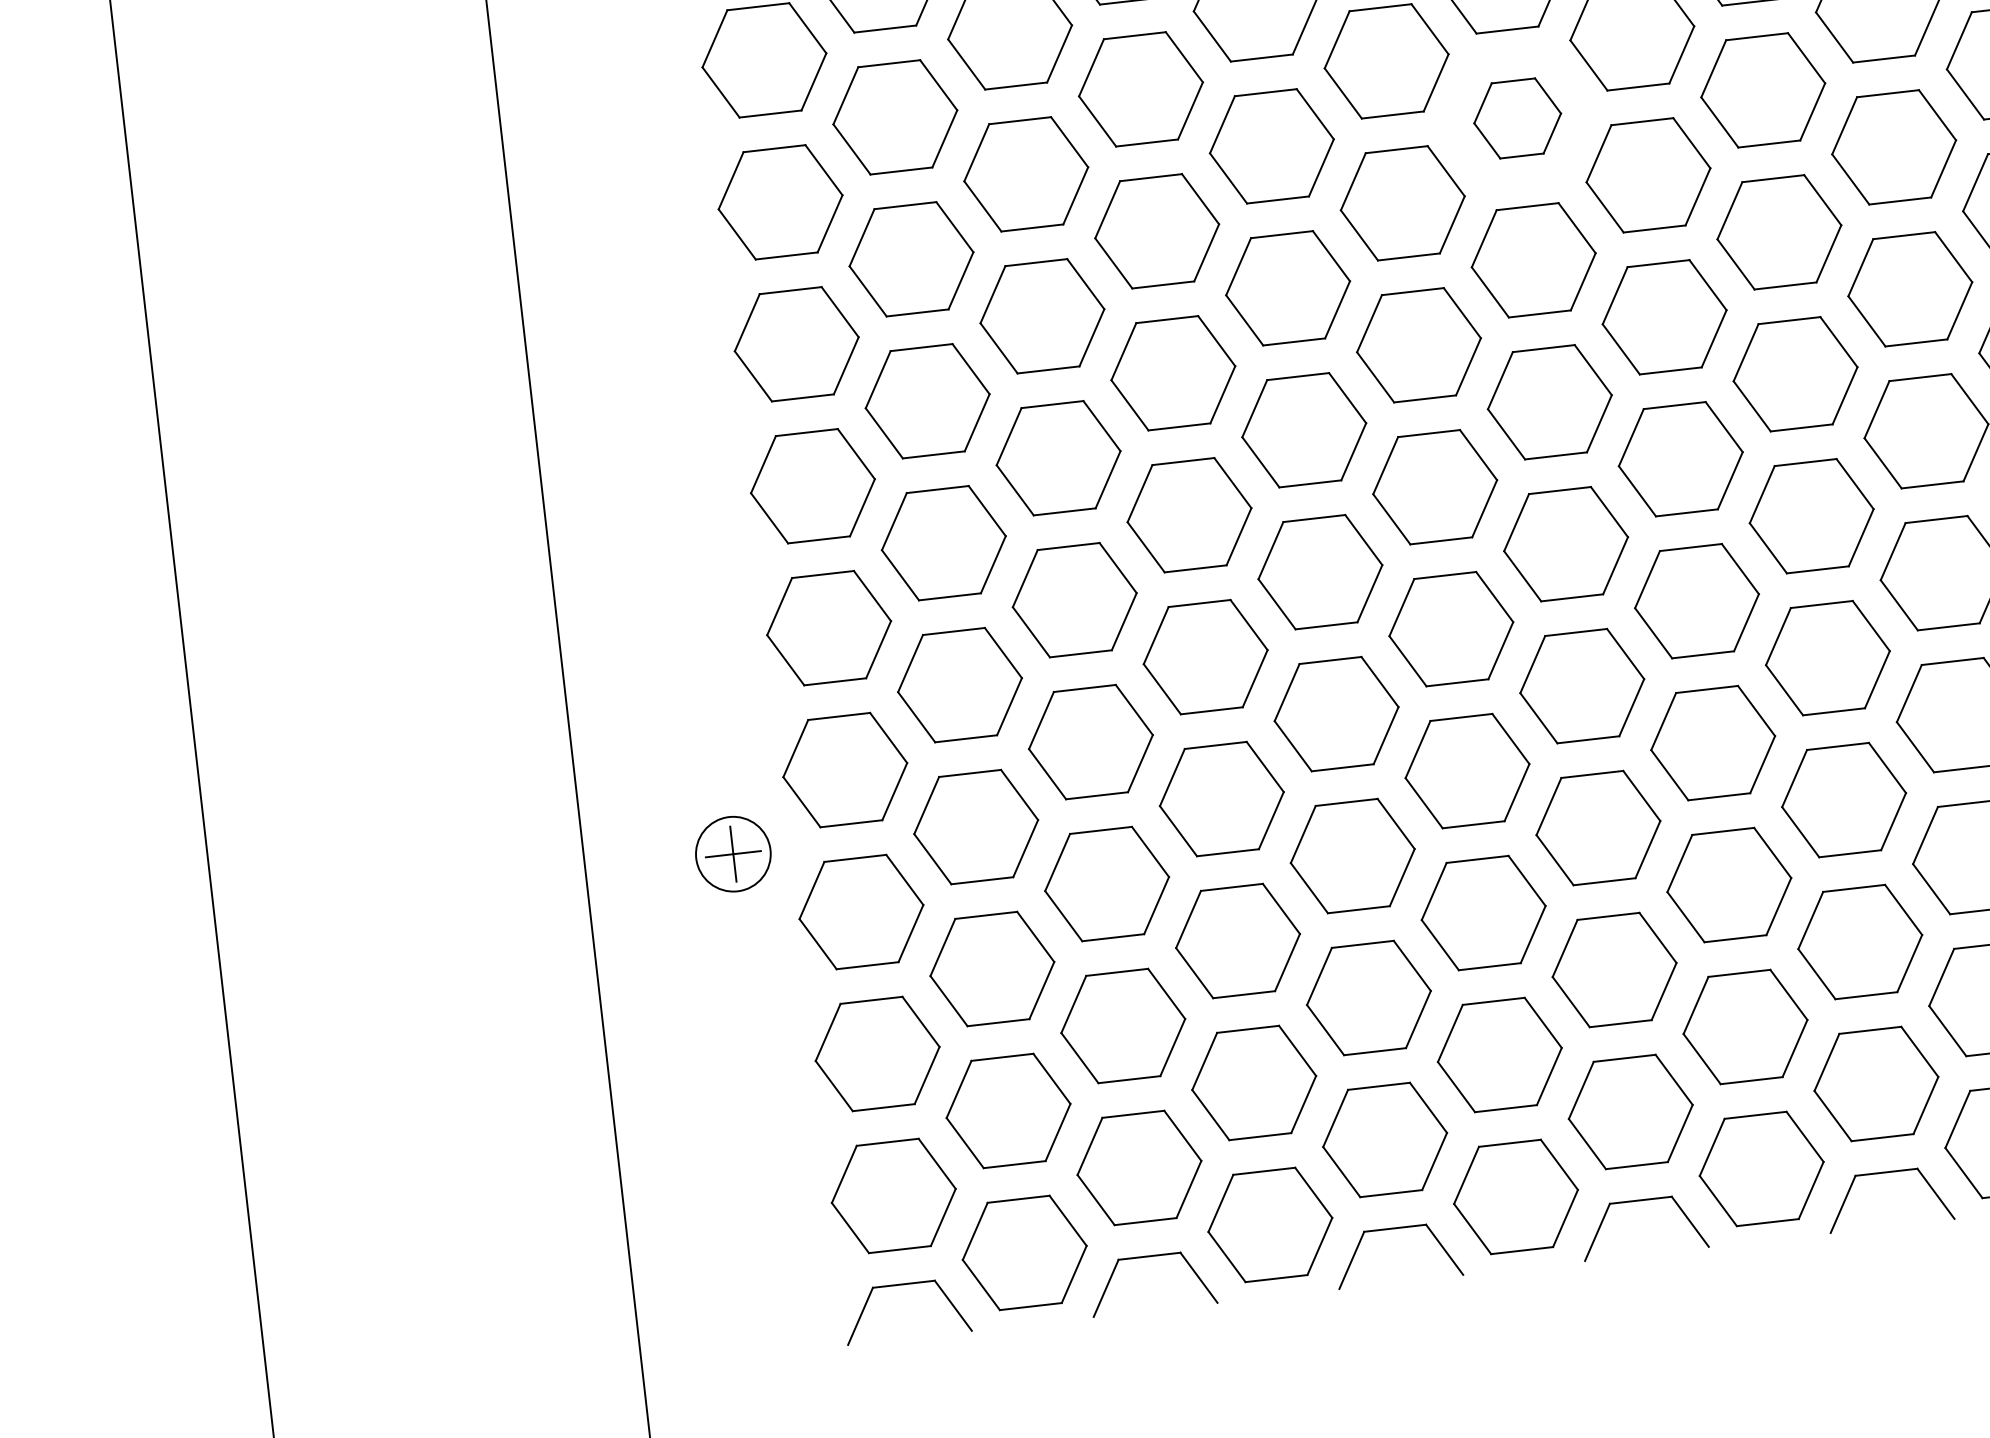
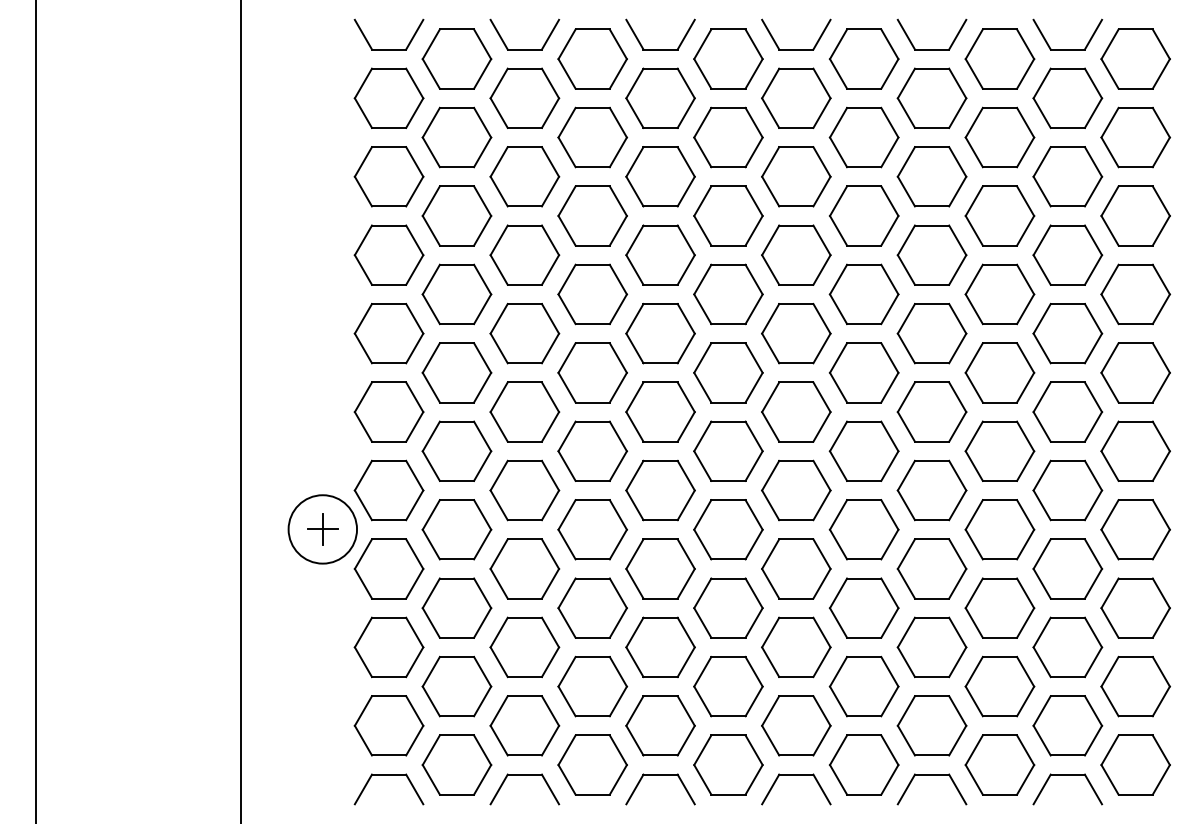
part: (1517, 117) -> (796, 176), size x1.43
circle: (732, 854) -> (322, 529), size x1.67

